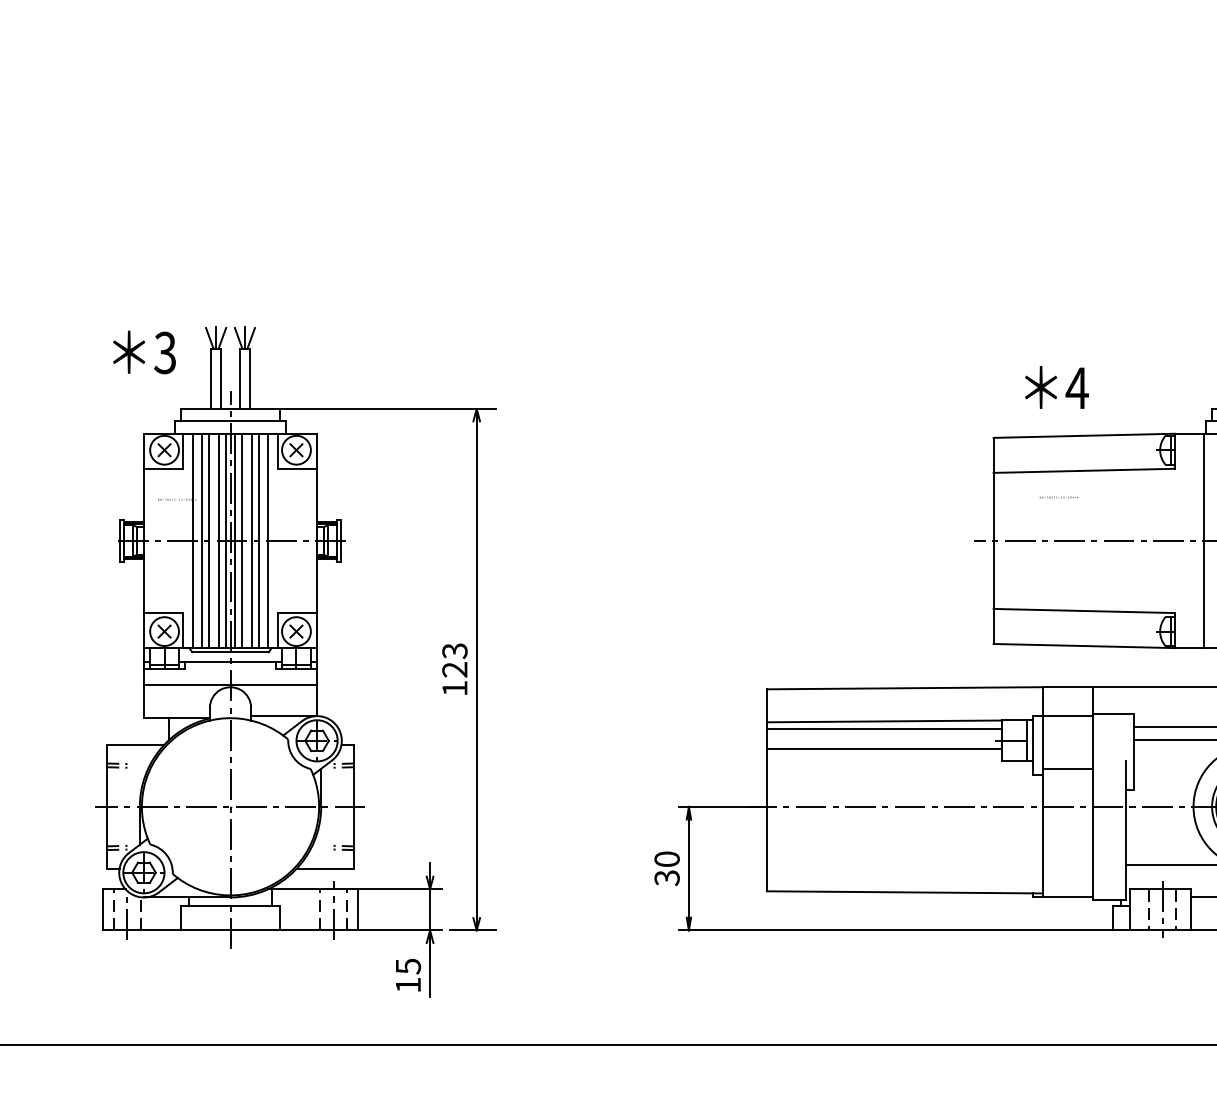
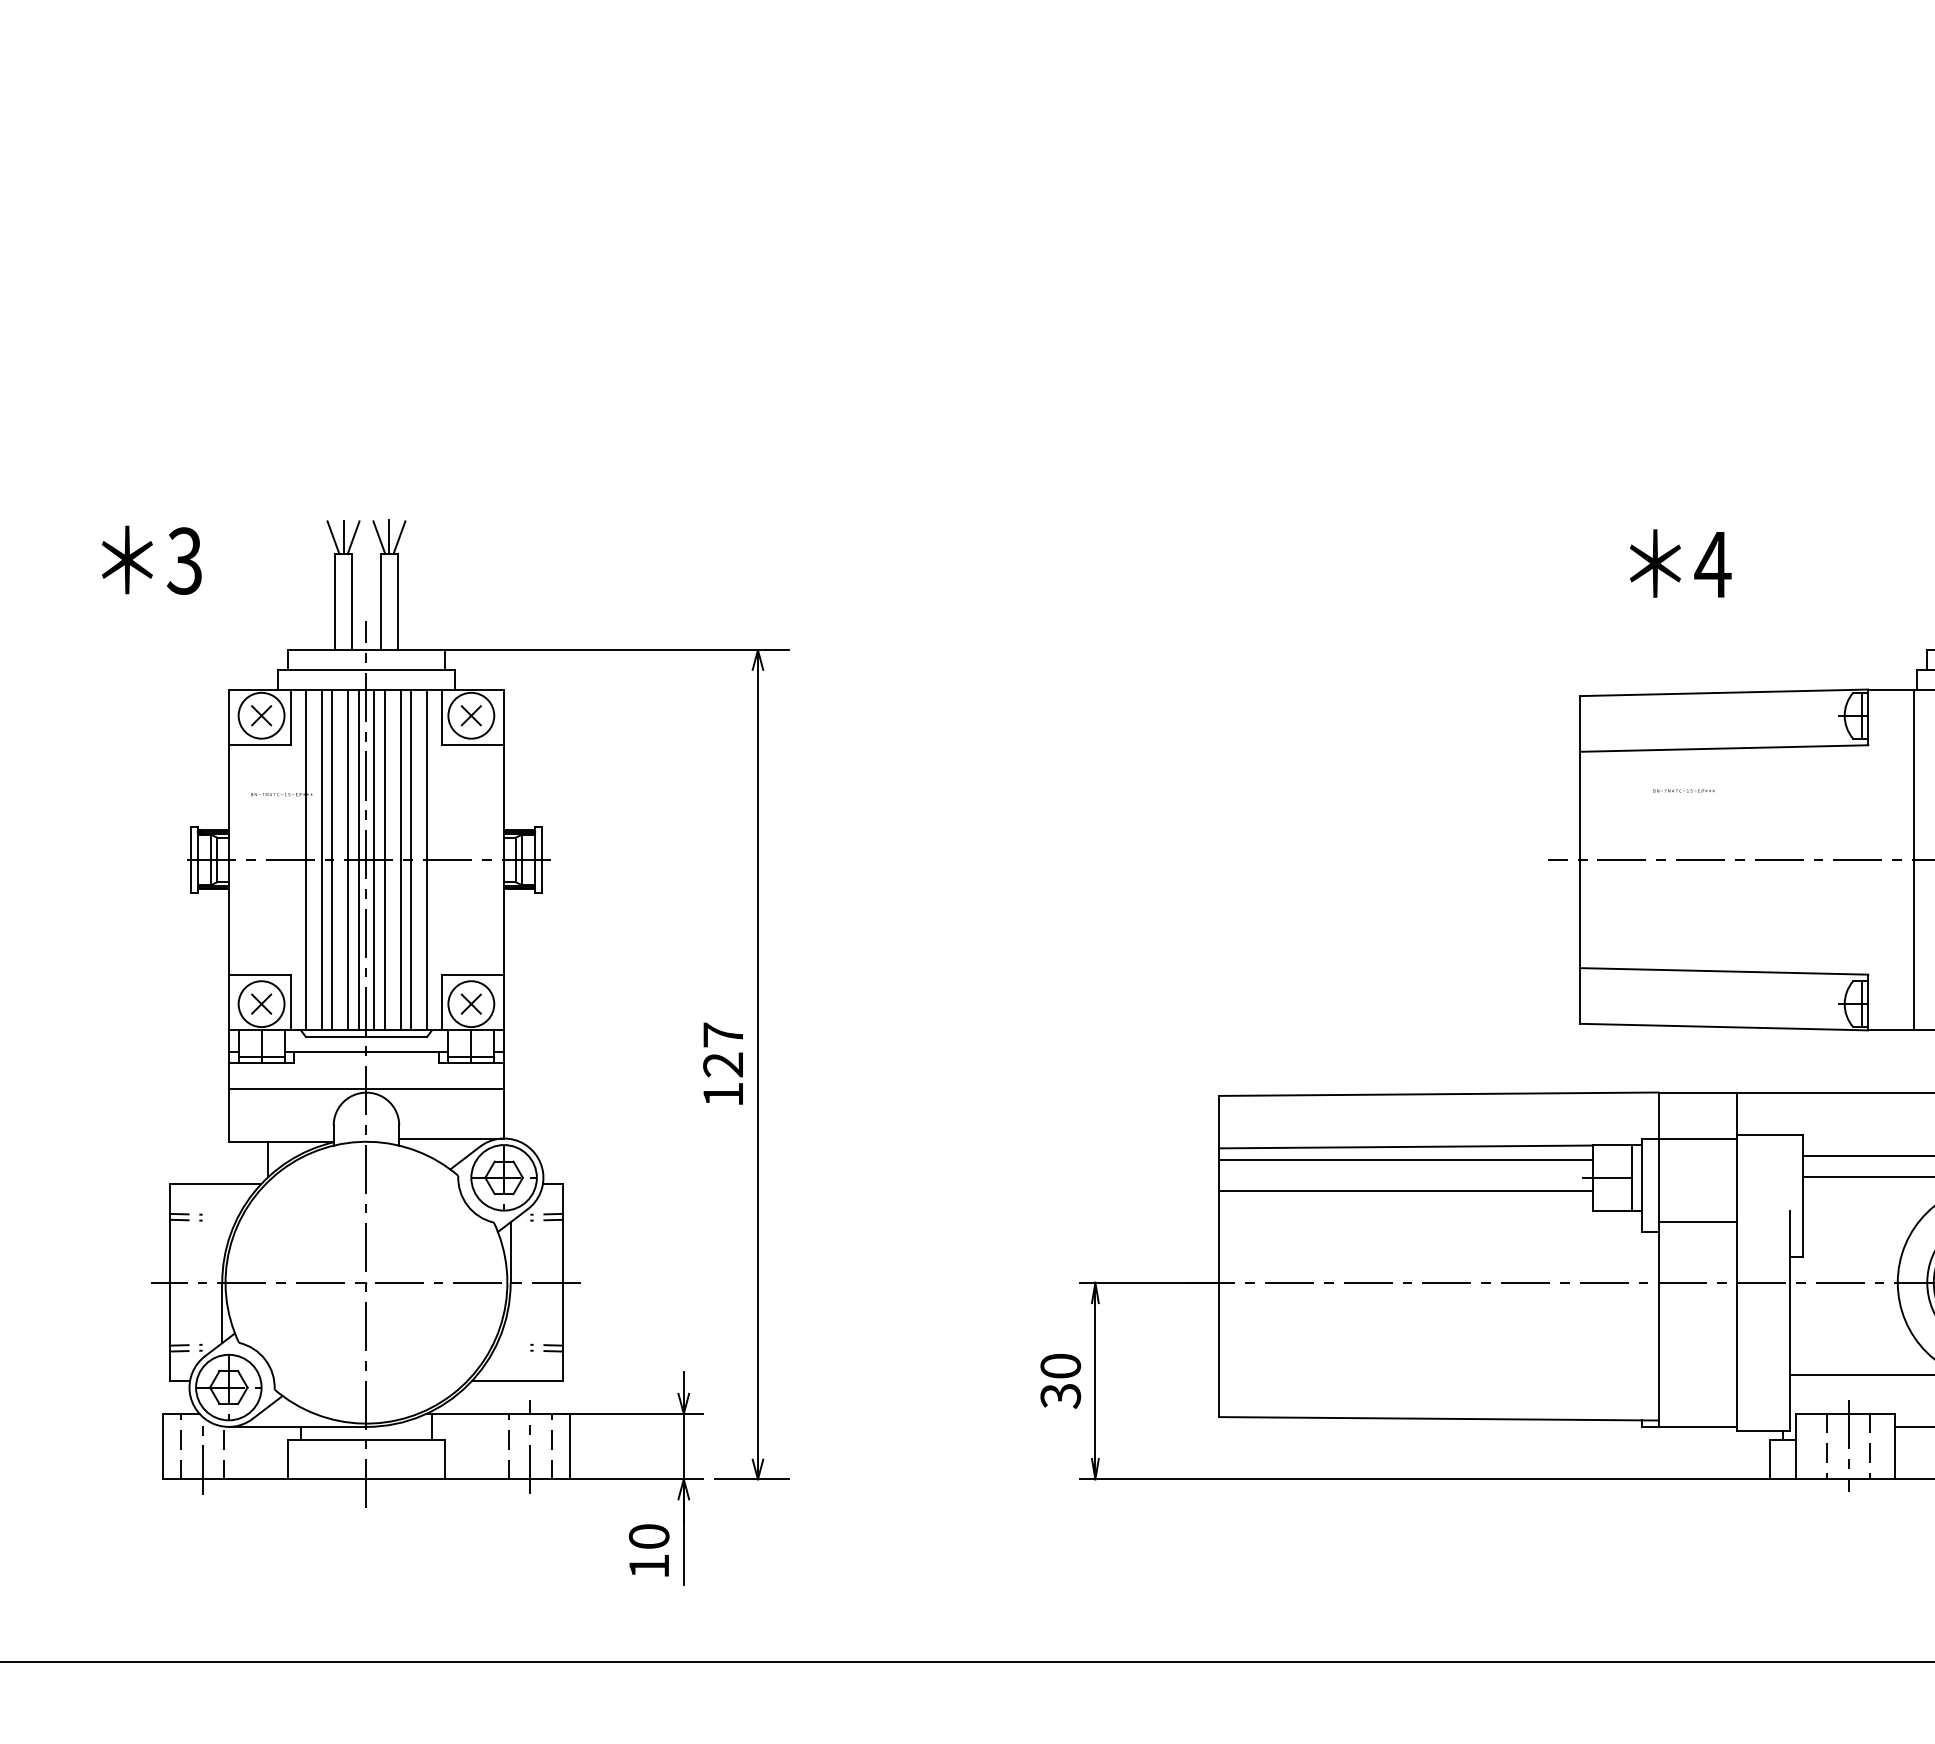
text: (144, 352) -> (151, 560), moved
text: (1056, 387) -> (1679, 563), moved
text: (454, 651) -> (722, 1035), 123 -> 127
text: (407, 966) -> (647, 1536), 15 -> 10

